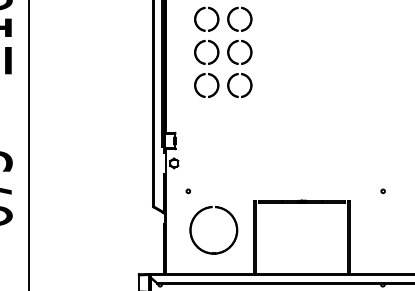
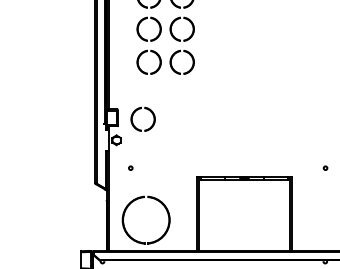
part: (191, 138) -> (133, 115), added
part: (194, 240) -> (126, 230), moved

